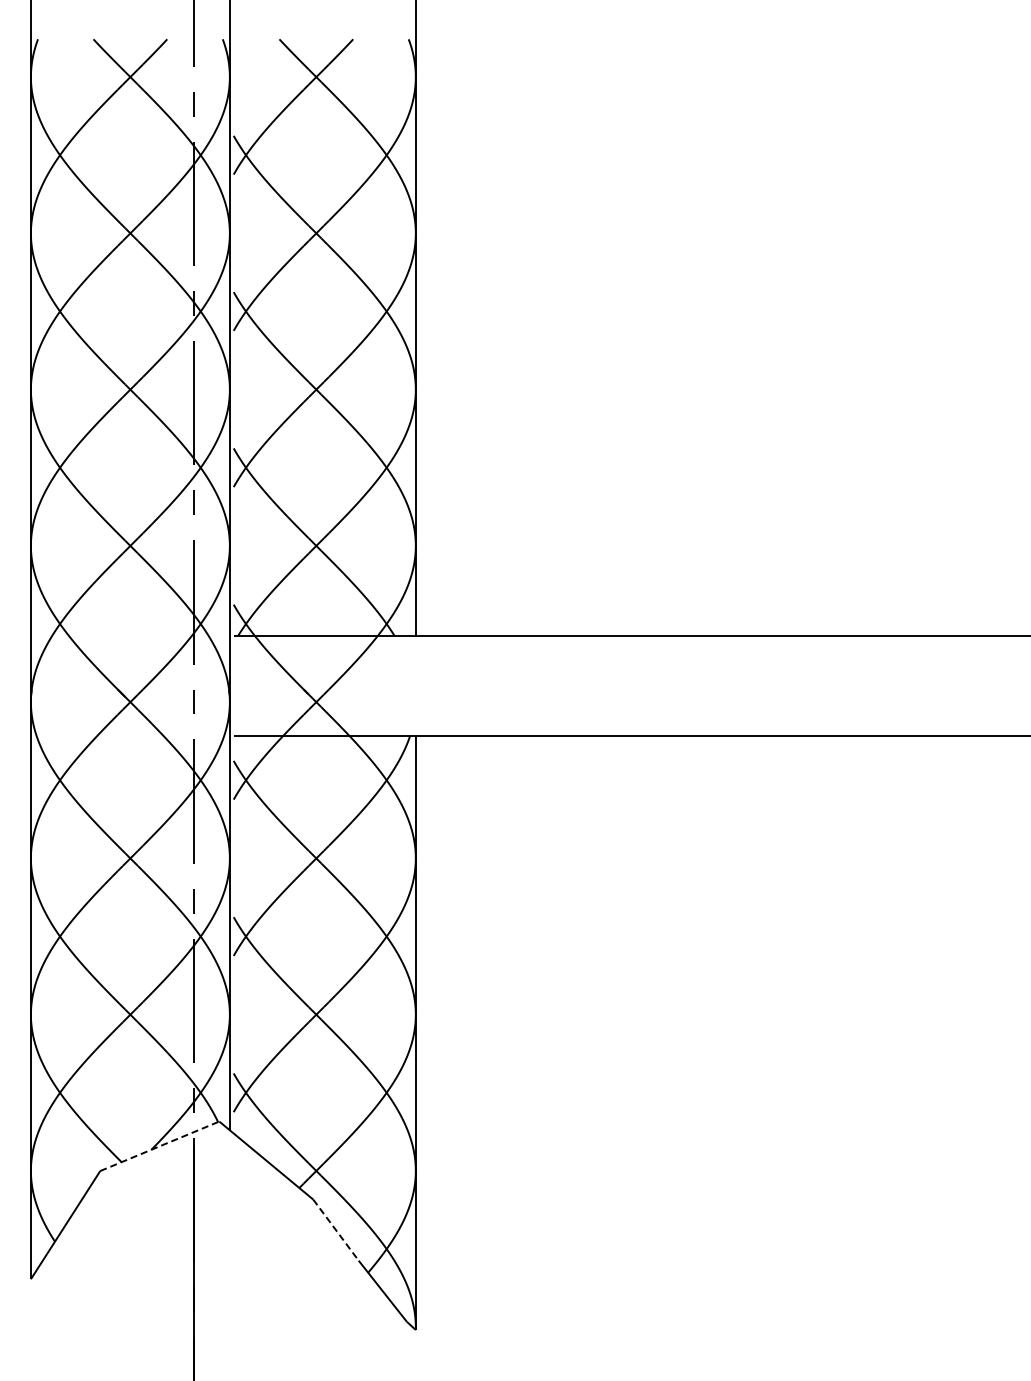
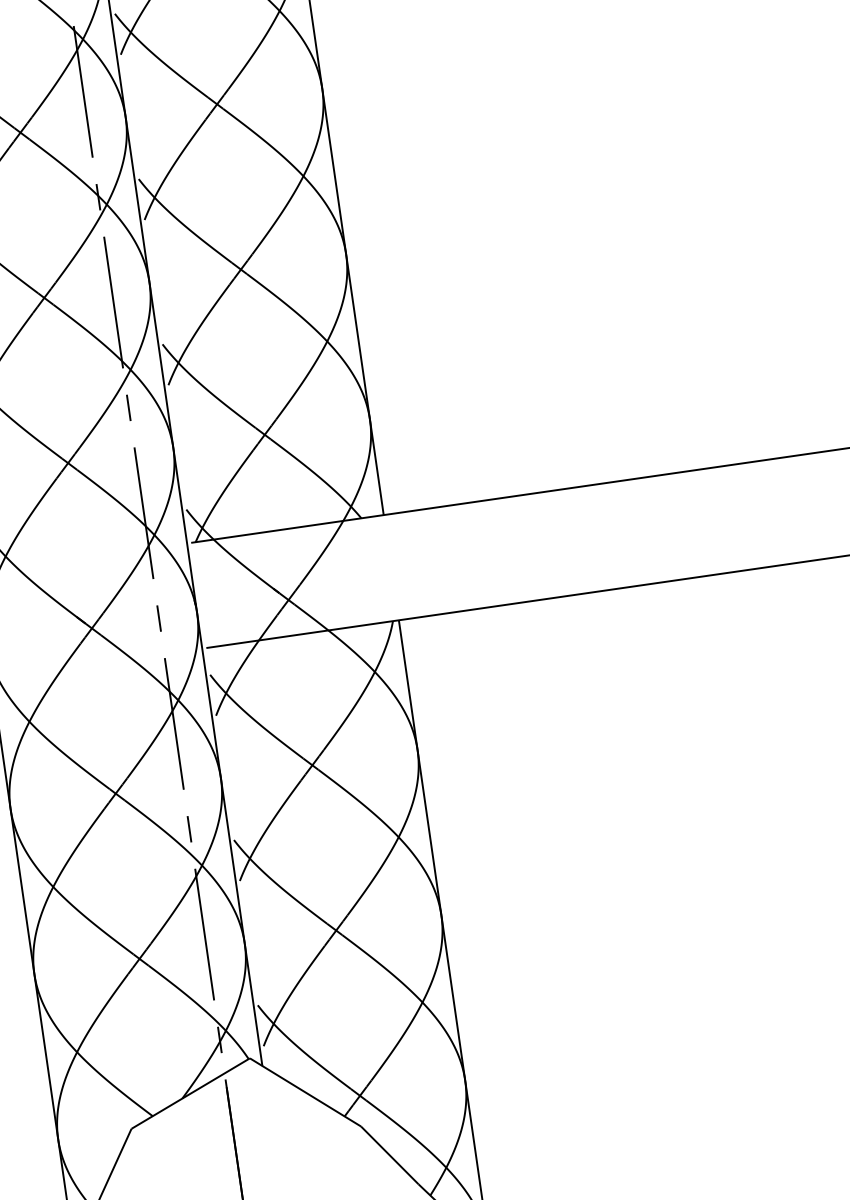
line: (160, 1146) -> (191, 1093), dashed -> solid
line: (336, 1230) -> (390, 1155), dashed -> solid

